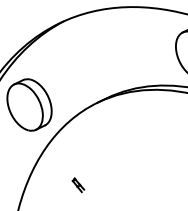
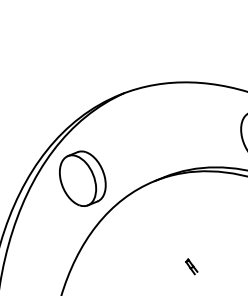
part: (78, 184) -> (191, 266), moved

